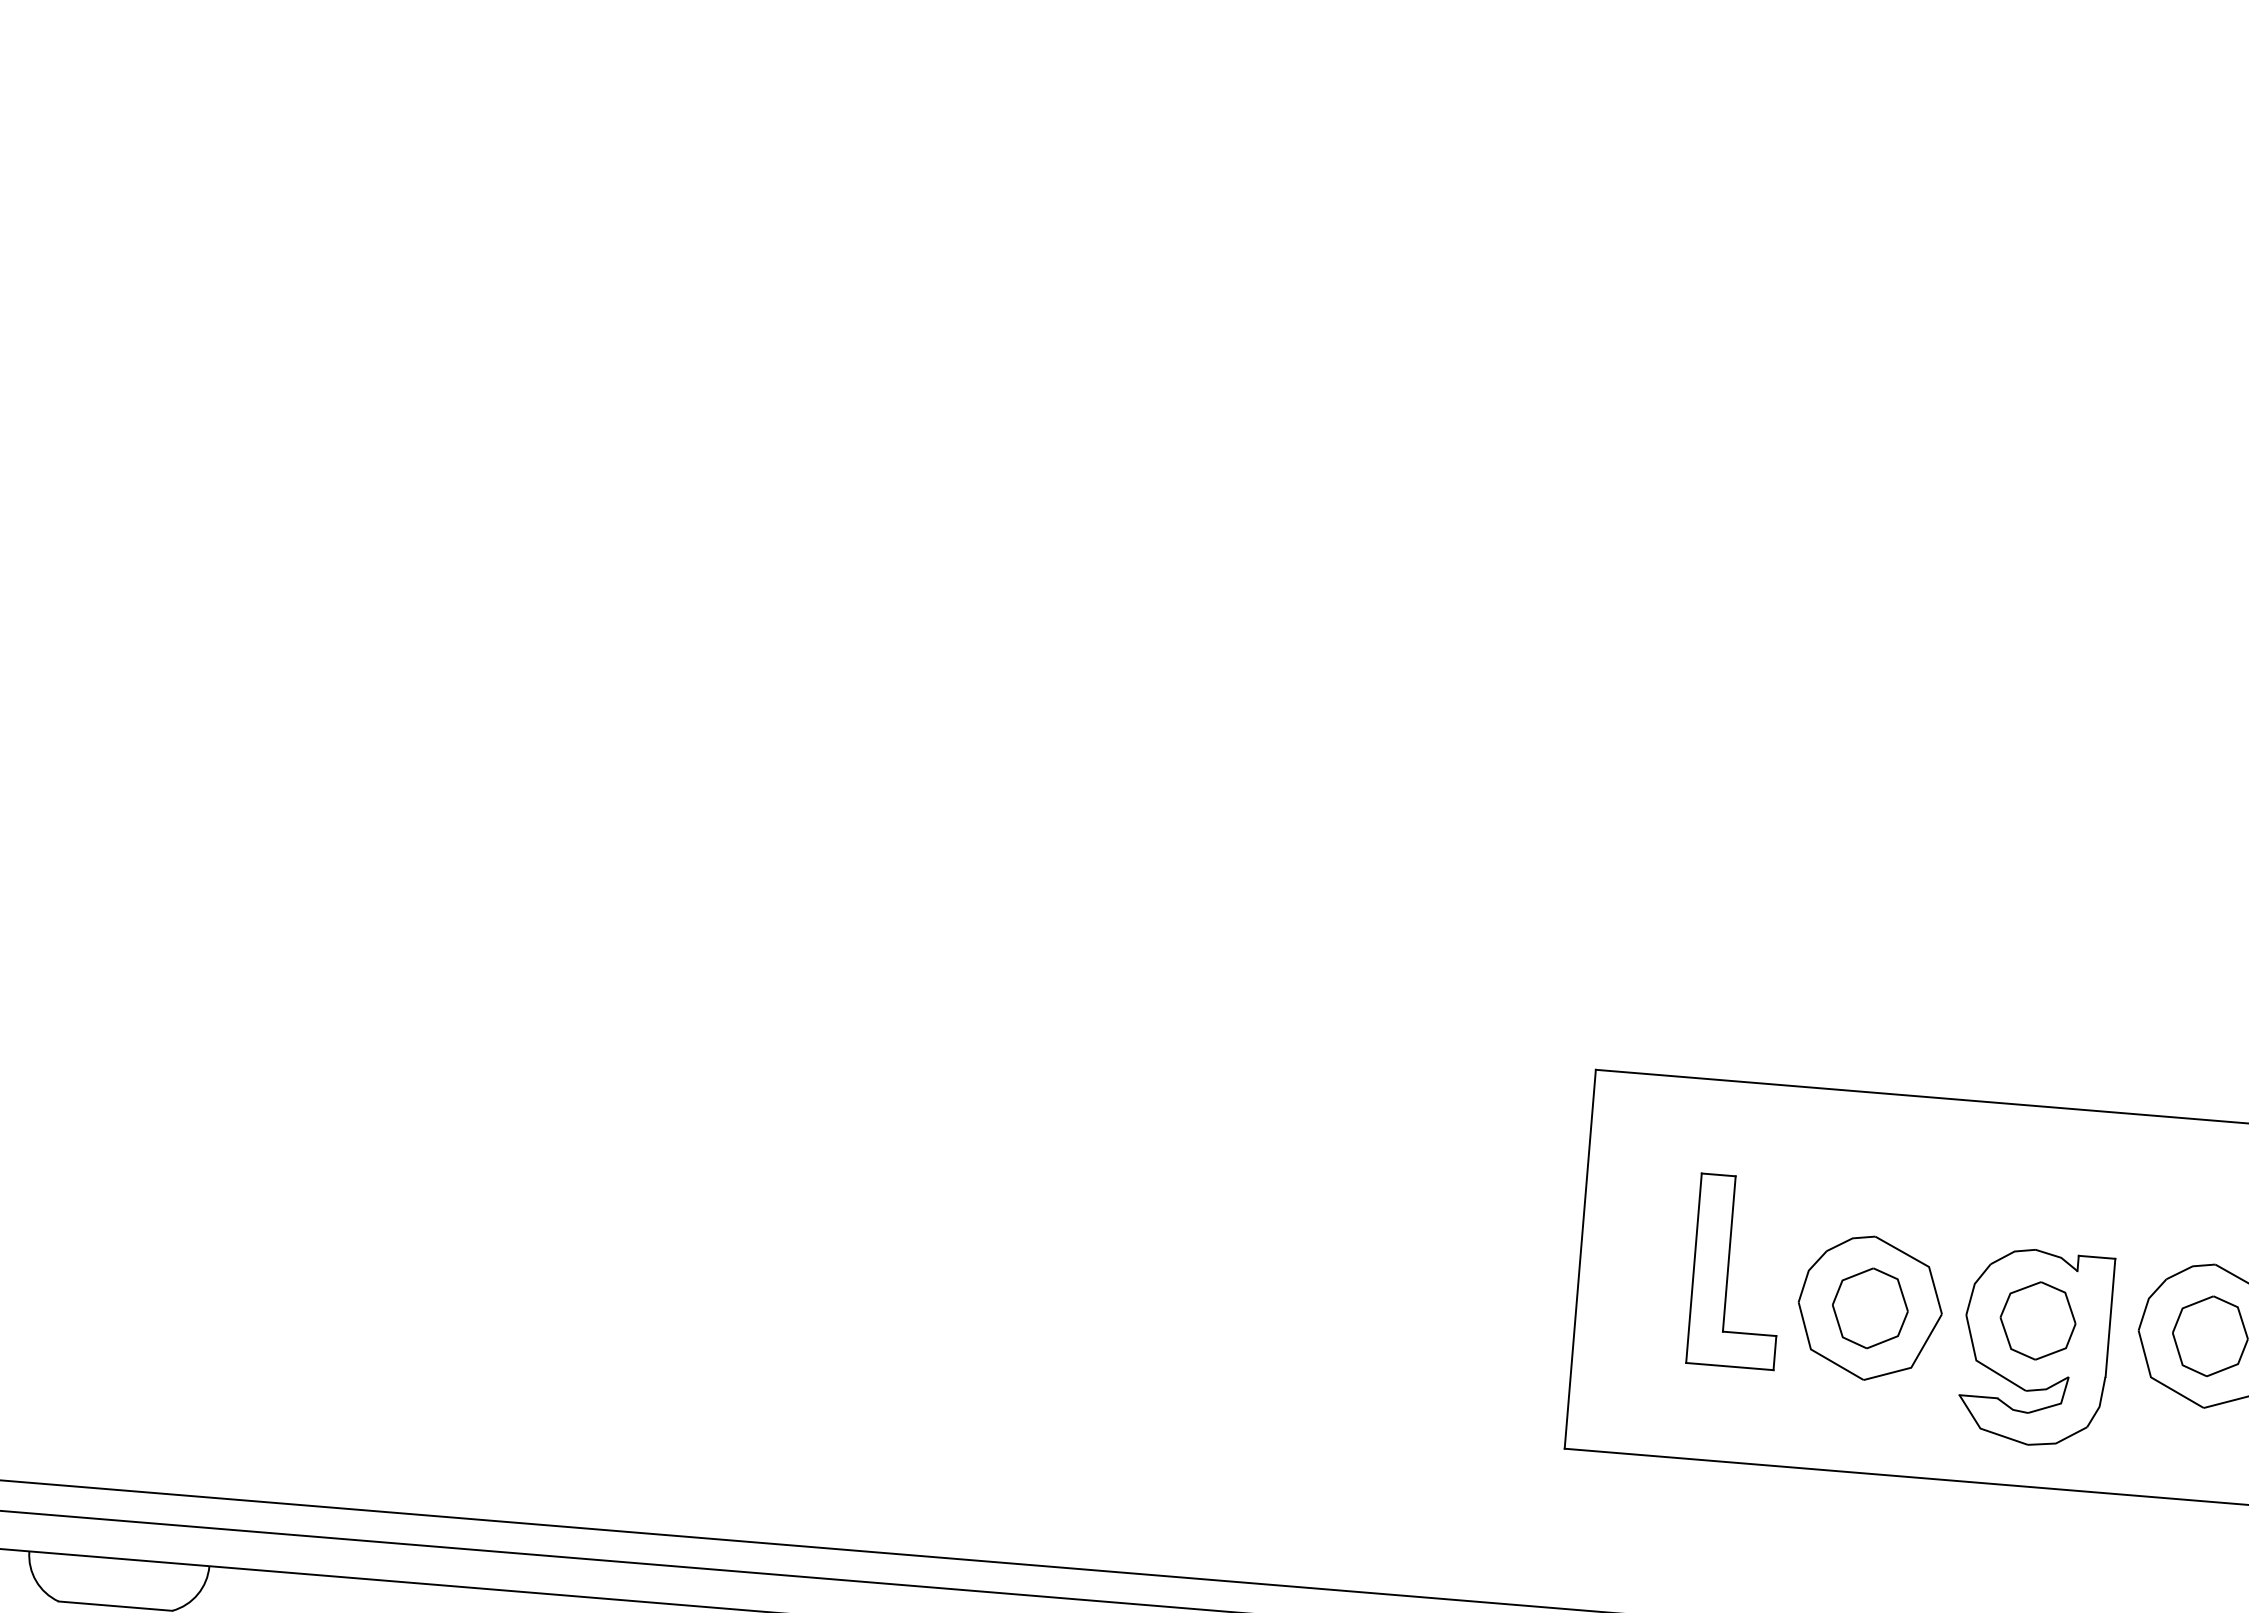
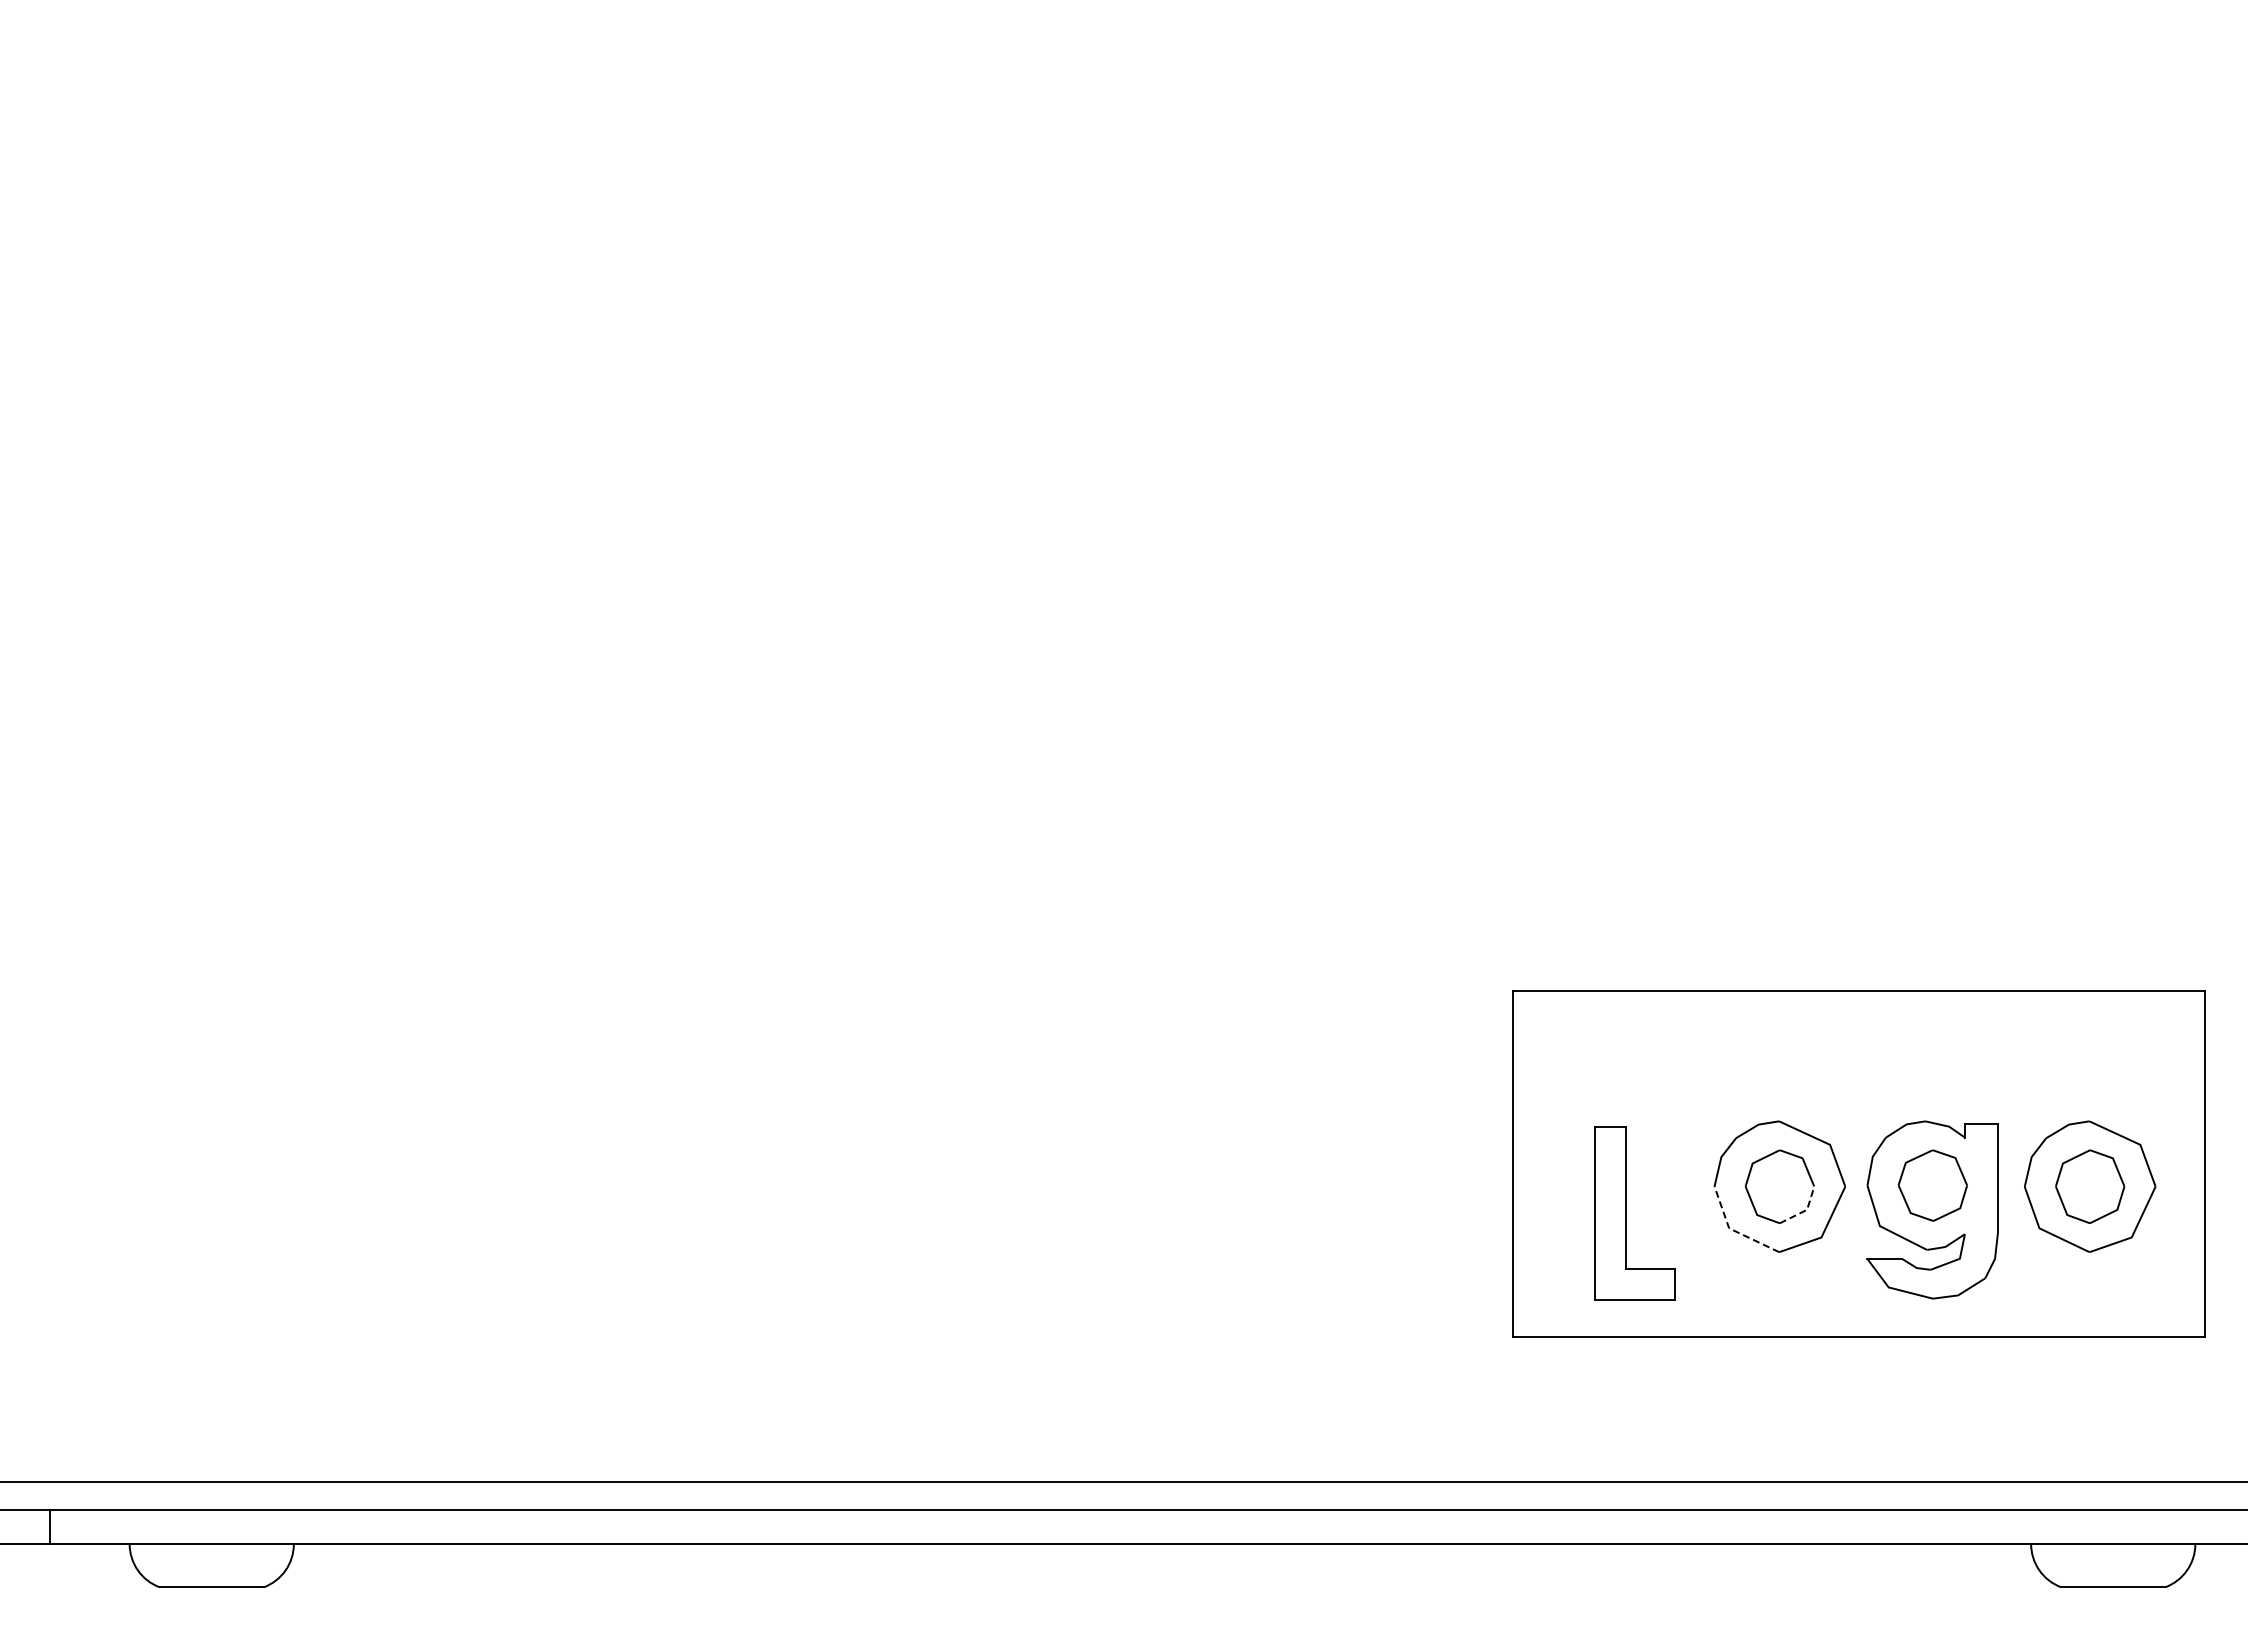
part: (1728, 1271) -> (1626, 1213), moved
line: (1896, 1336) -> (1805, 1210), solid -> dashed
line: (1815, 1352) -> (1733, 1230), solid -> dashed

